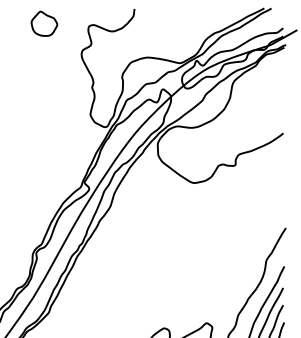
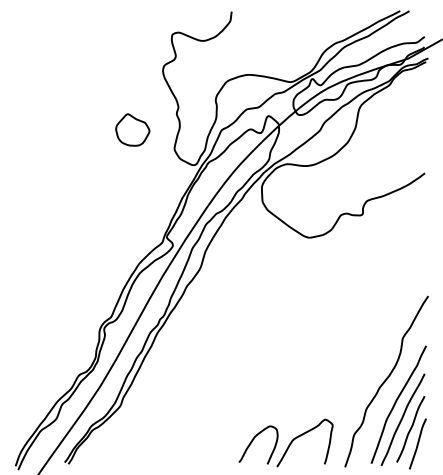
part: (44, 23) -> (132, 129), moved

